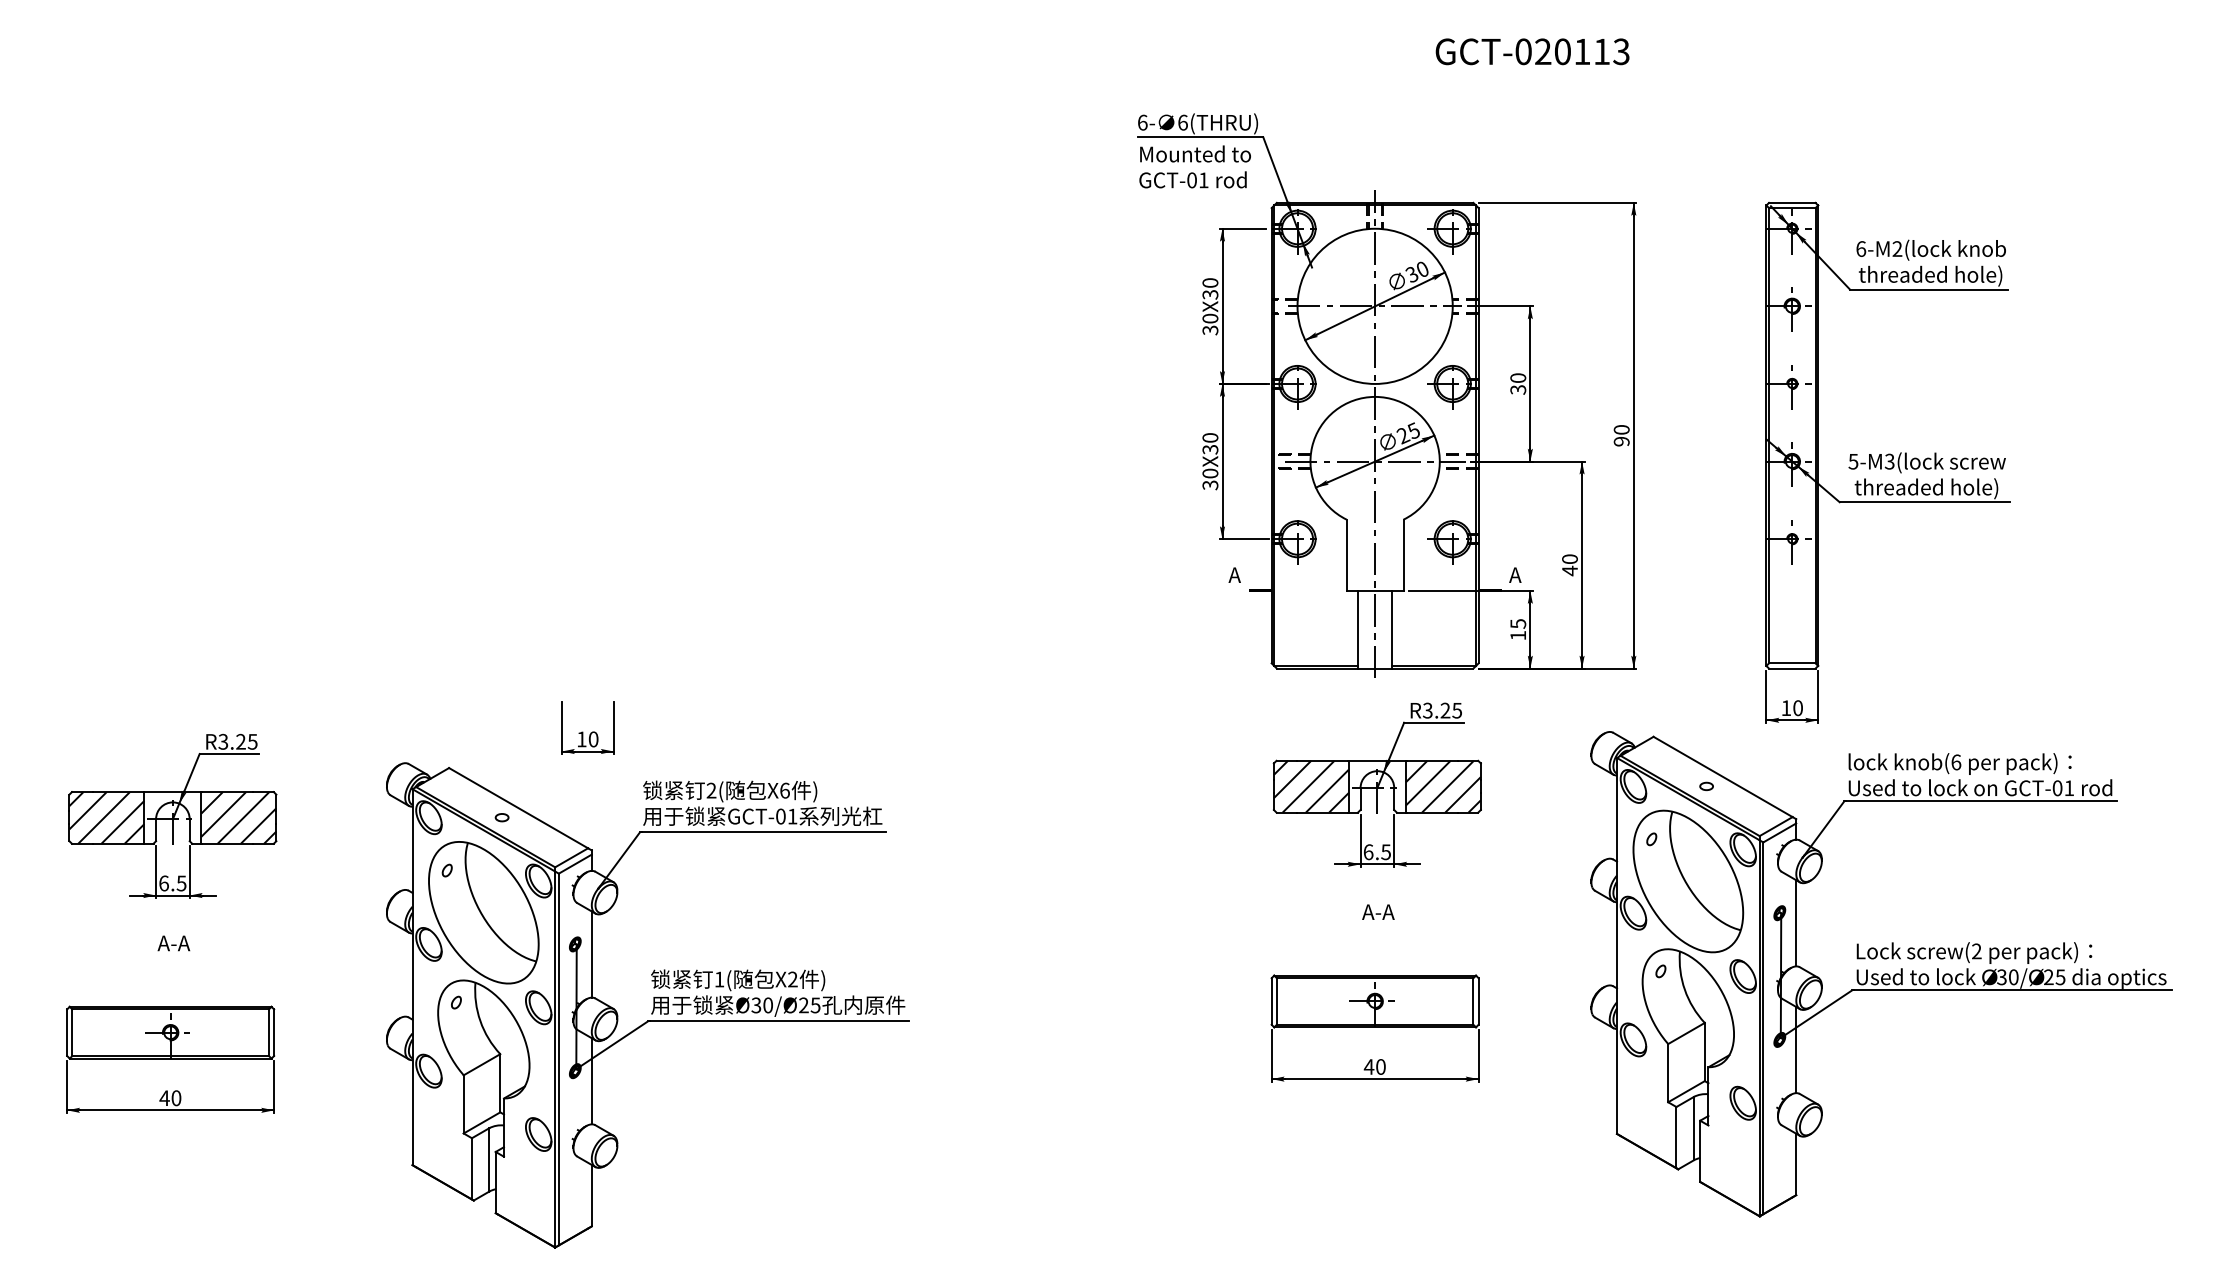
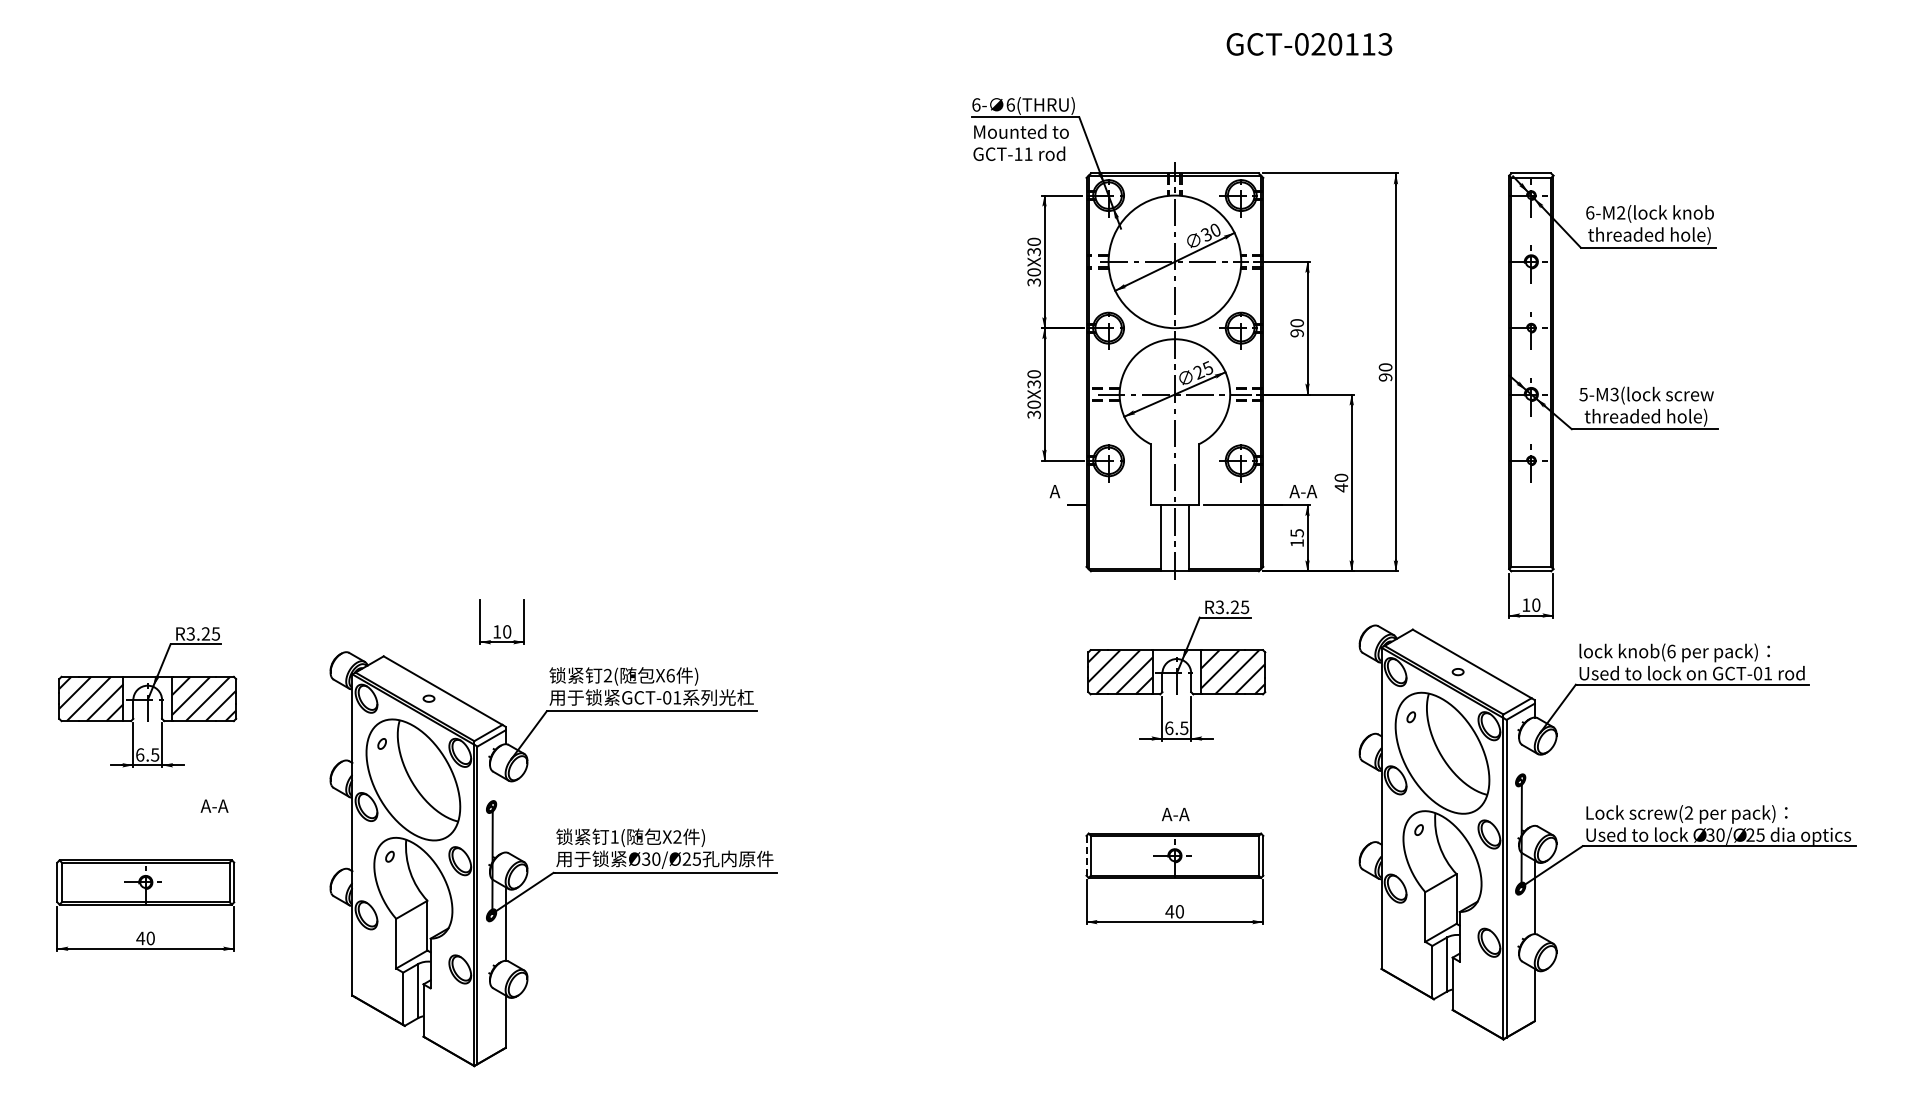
text: (1192, 179) -> (1018, 153), GCT-01 -> GCT-11
text: (1517, 390) -> (1296, 333), 30 -> 90
text: (1532, 575) -> (1309, 491), A -> A-A
text: (1378, 912) -> (1175, 814), moved
line: (1795, 922) -> (1534, 788), removed
text: (173, 942) -> (214, 805), moved
line: (591, 954) -> (505, 815), removed
line: (1271, 1001) -> (1086, 855), solid -> dashed

